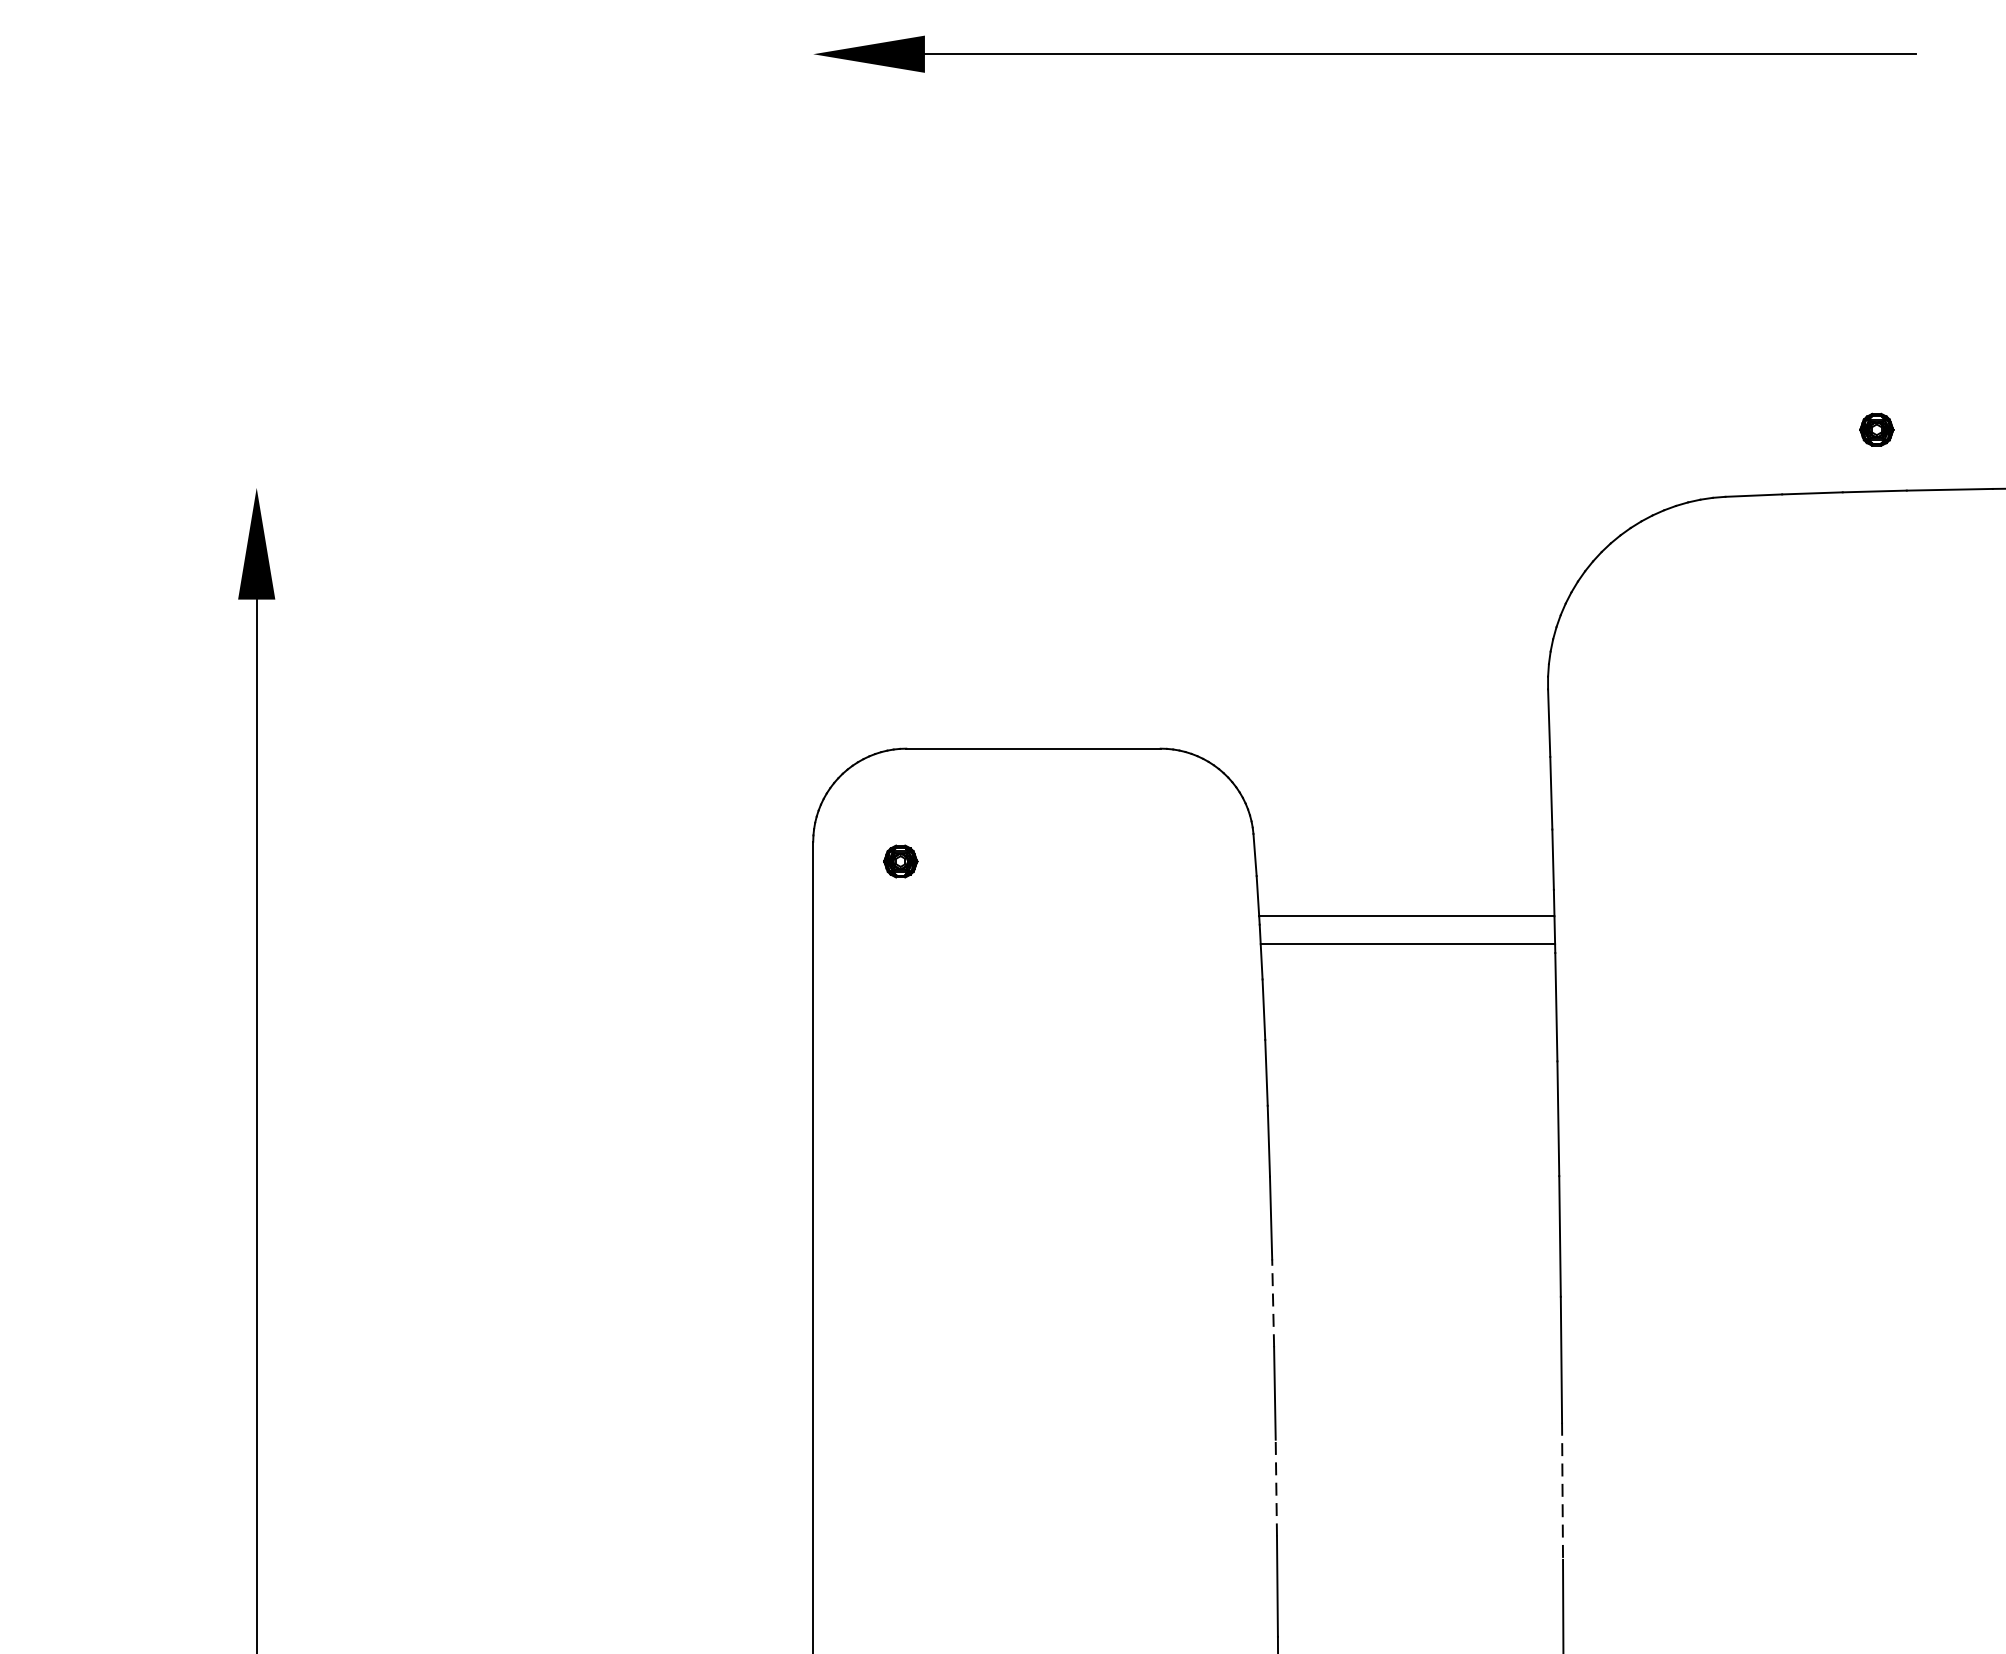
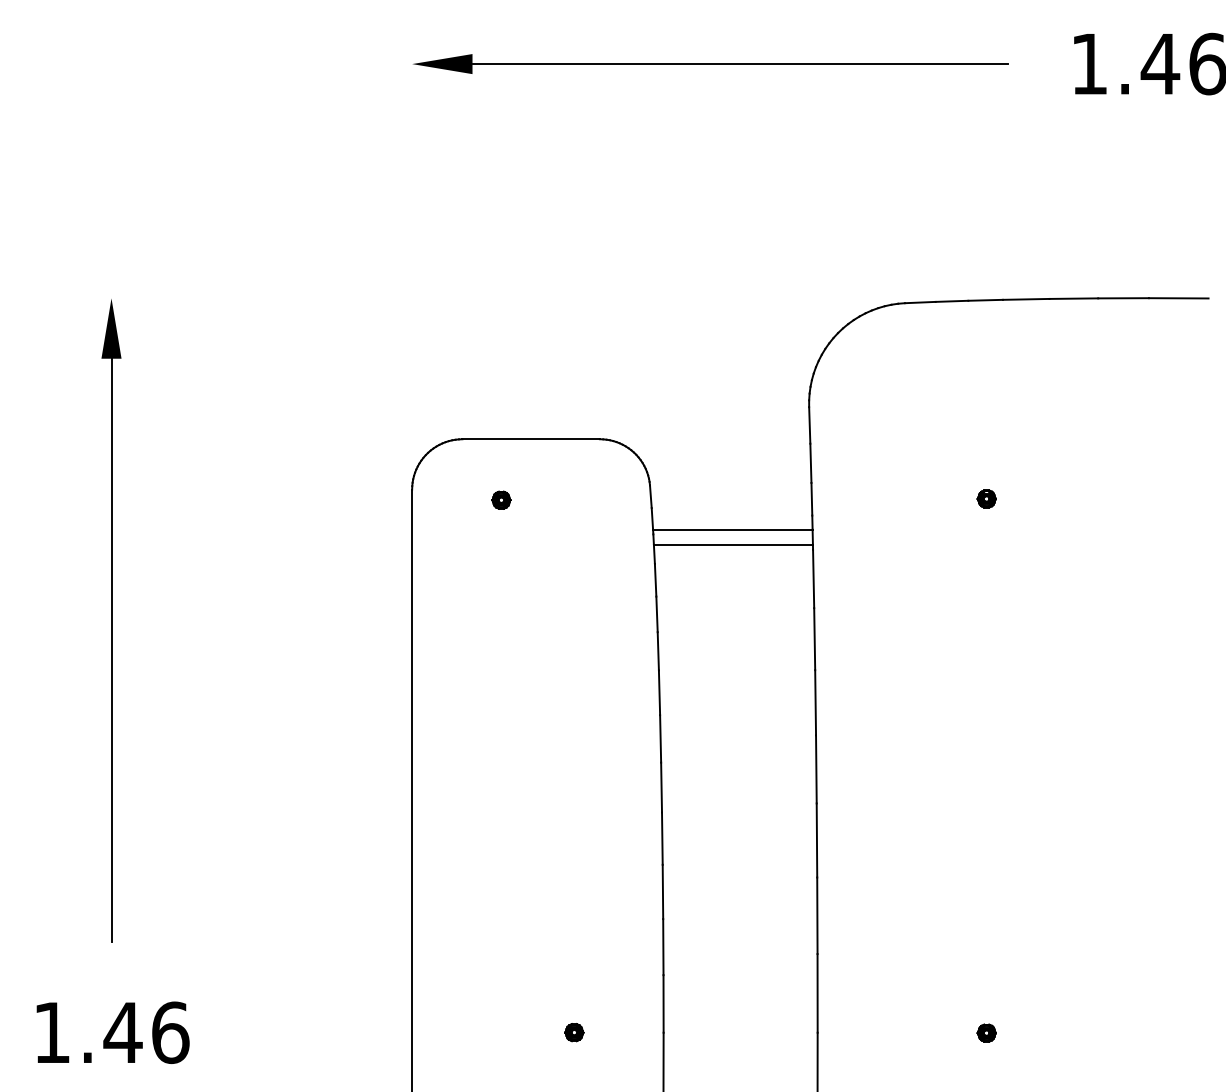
part: (1876, 428) -> (986, 498), moved
part: (900, 860) -> (501, 499), moved
line: (1272, 1302) -> (660, 738), dashed -> solid
line: (1276, 1487) -> (662, 838), dashed -> solid
line: (1561, 1491) -> (816, 840), dashed -> solid

